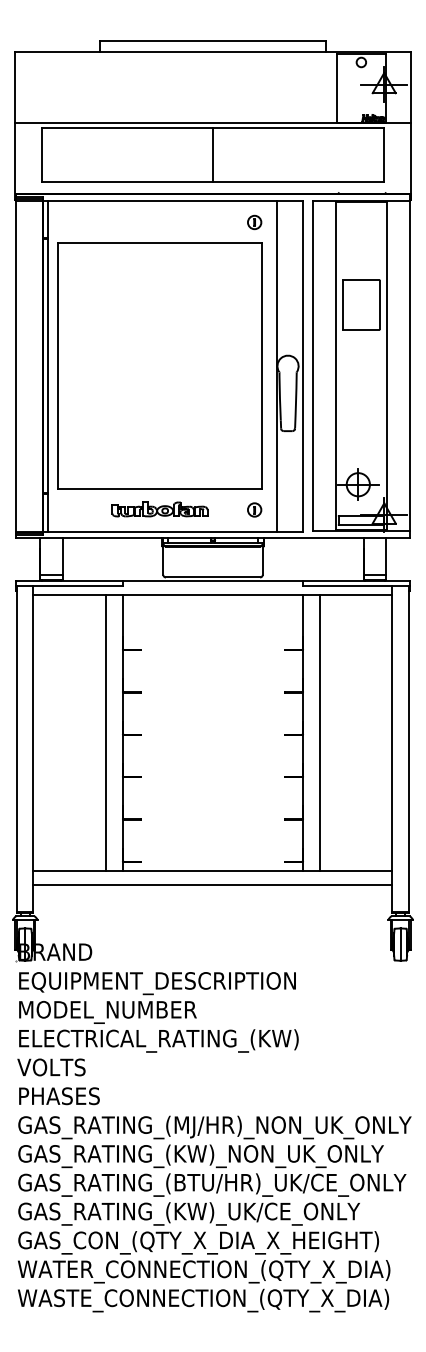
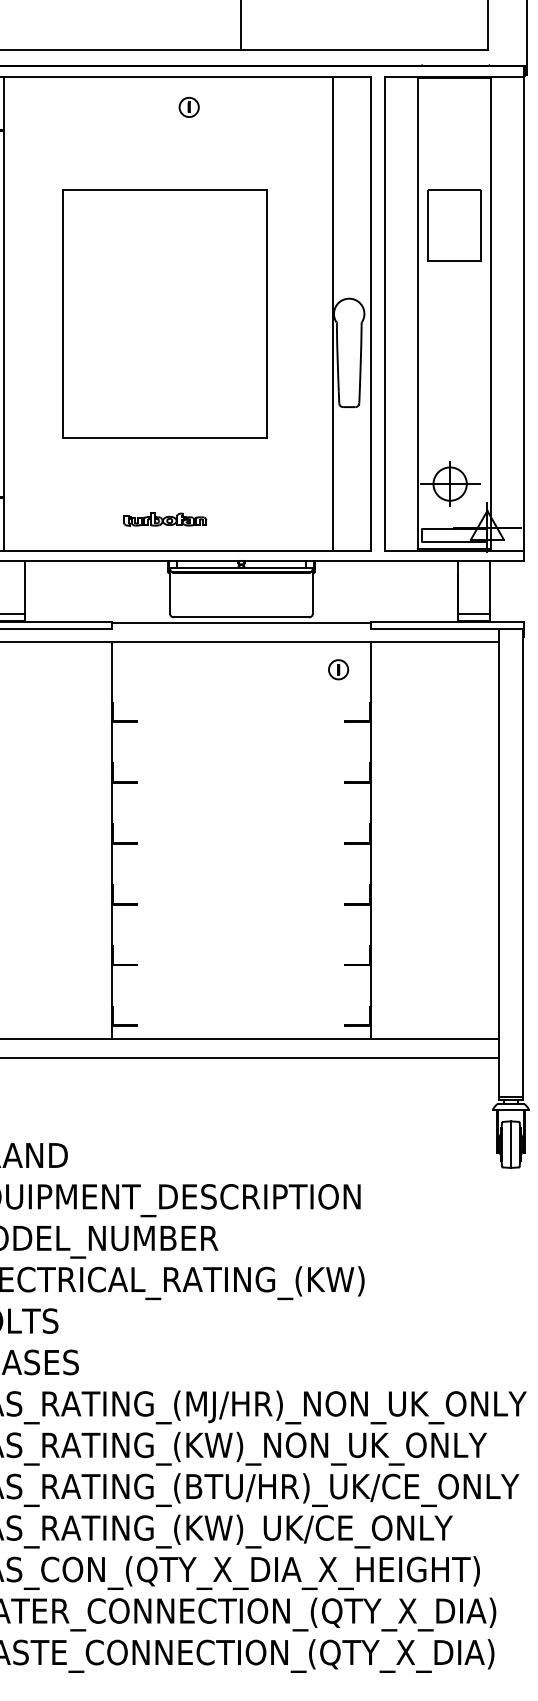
part: (254, 222) -> (188, 107), moved
part: (159, 365) -> (164, 312), size x0.7
part: (159, 509) -> (164, 519), size x0.6
part: (254, 509) -> (338, 669), moved
line: (106, 732) -> (88, 839), removed
line: (319, 732) -> (394, 839), removed

